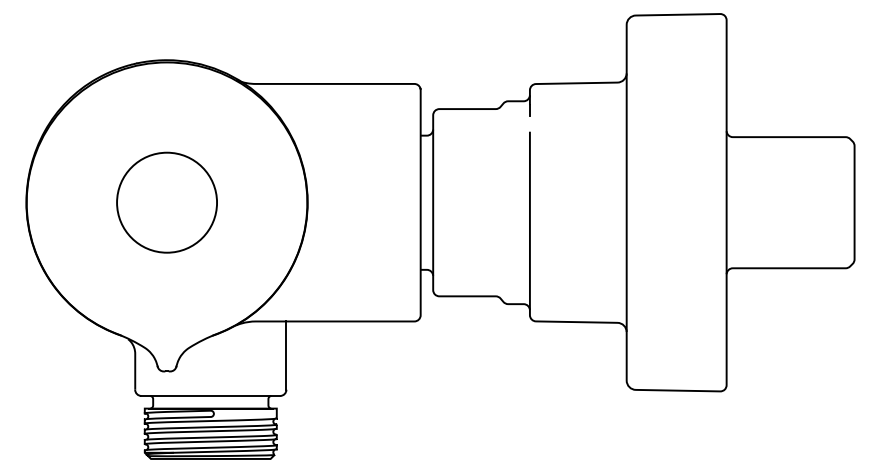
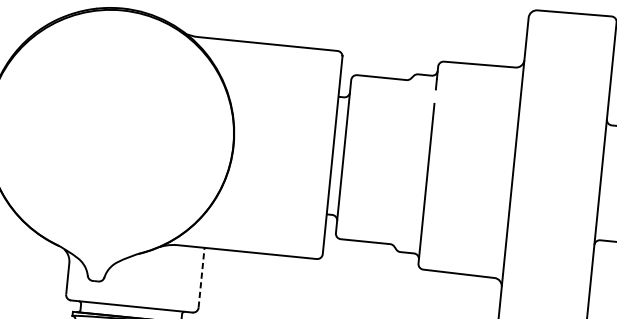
circle: (166, 202) -> (109, 133), removed
line: (286, 355) -> (201, 277), solid -> dashed

